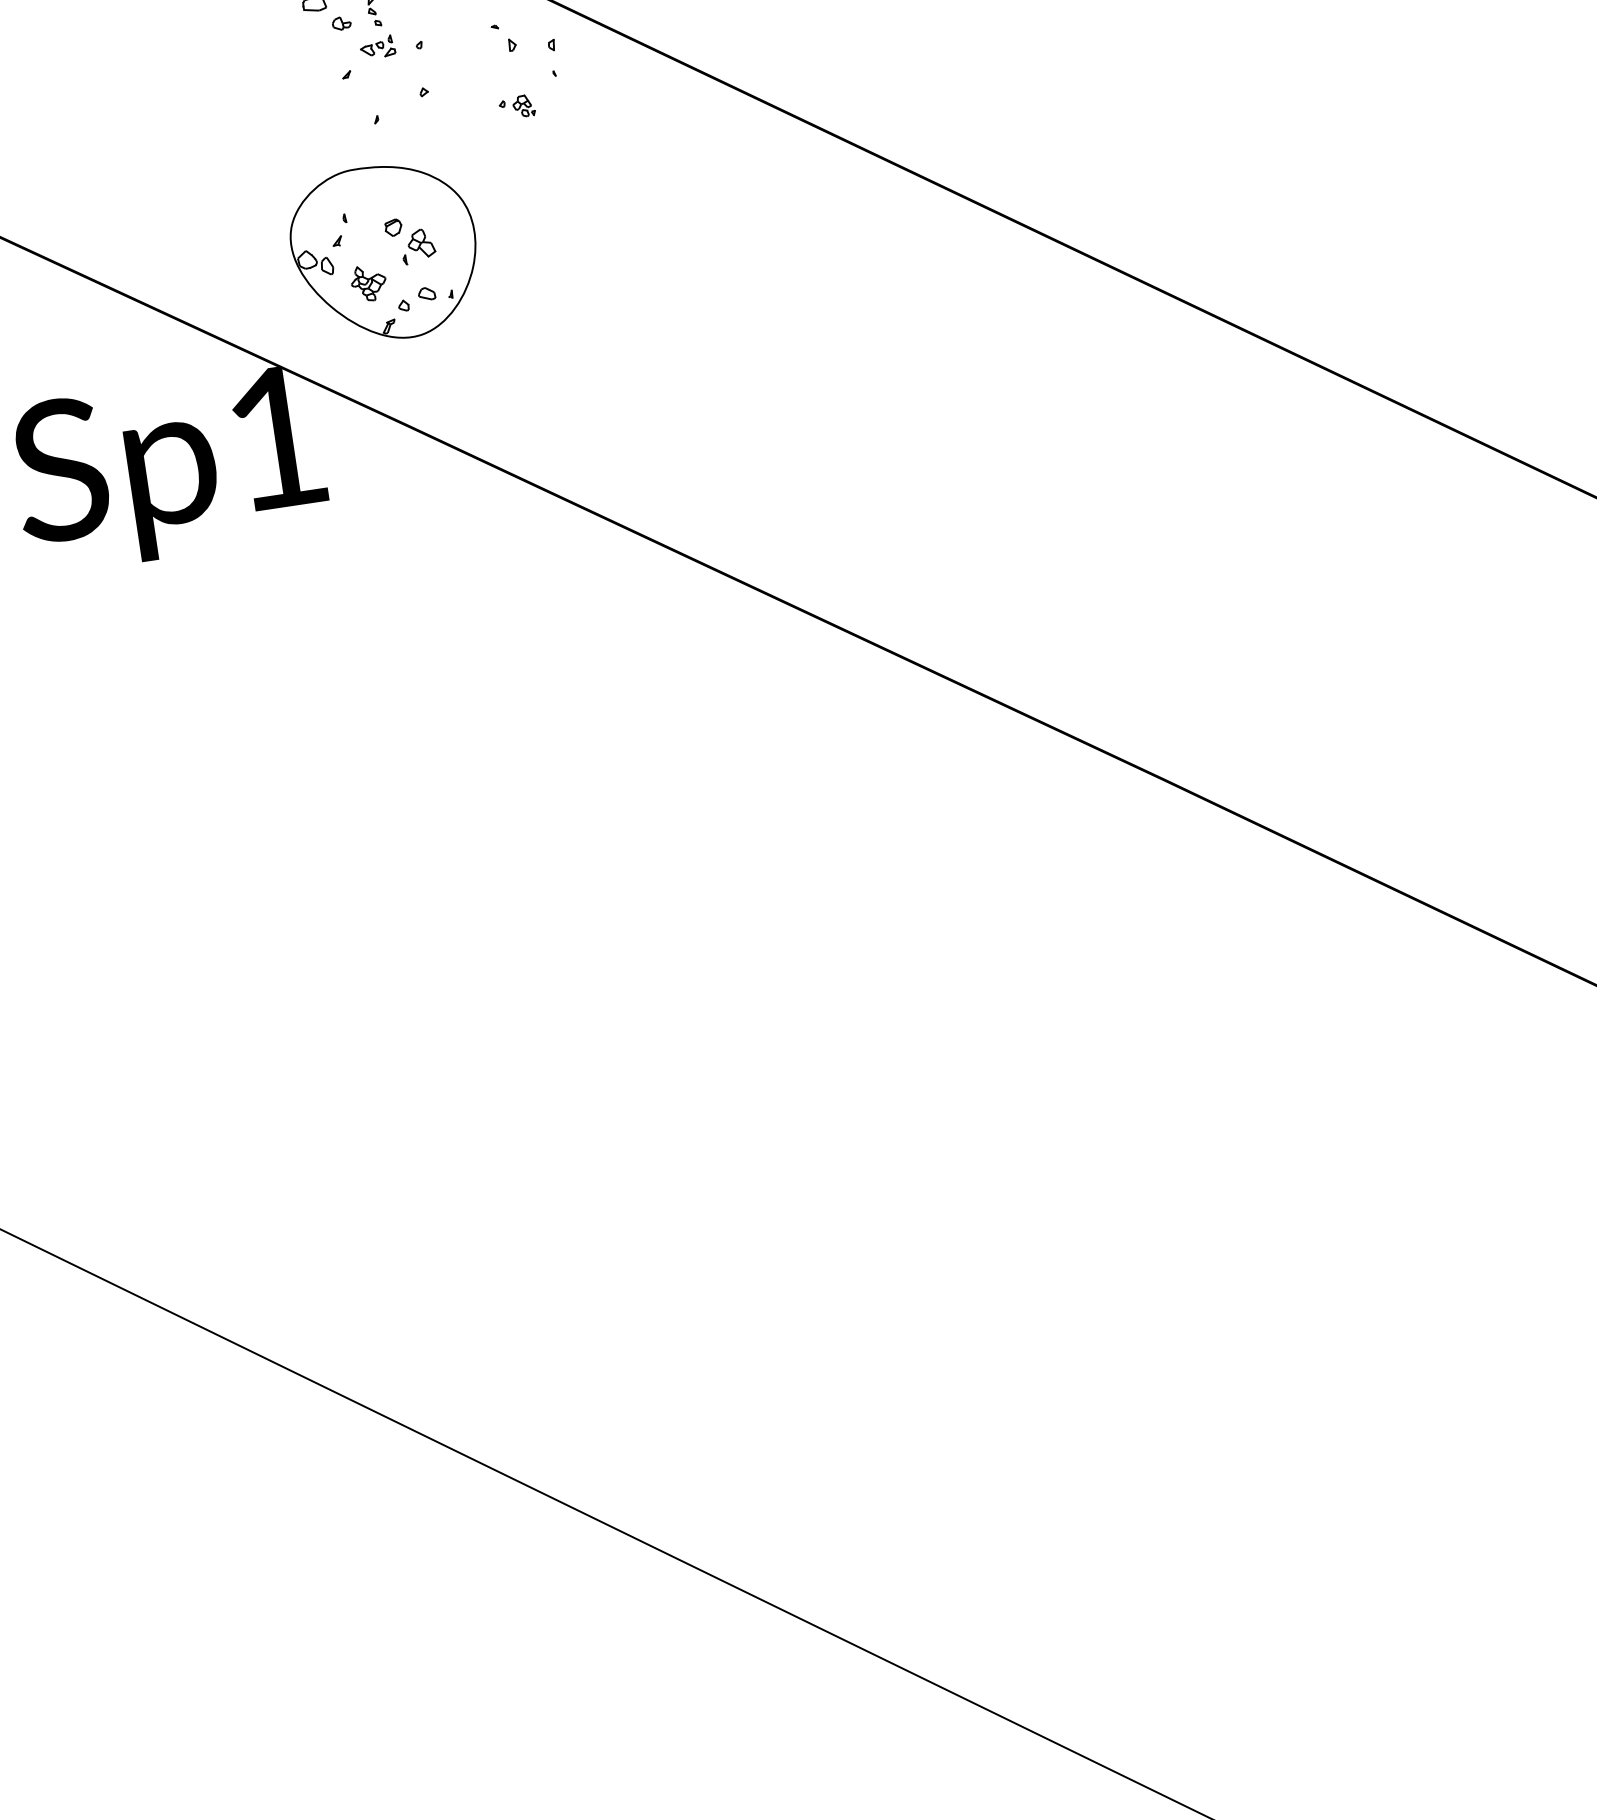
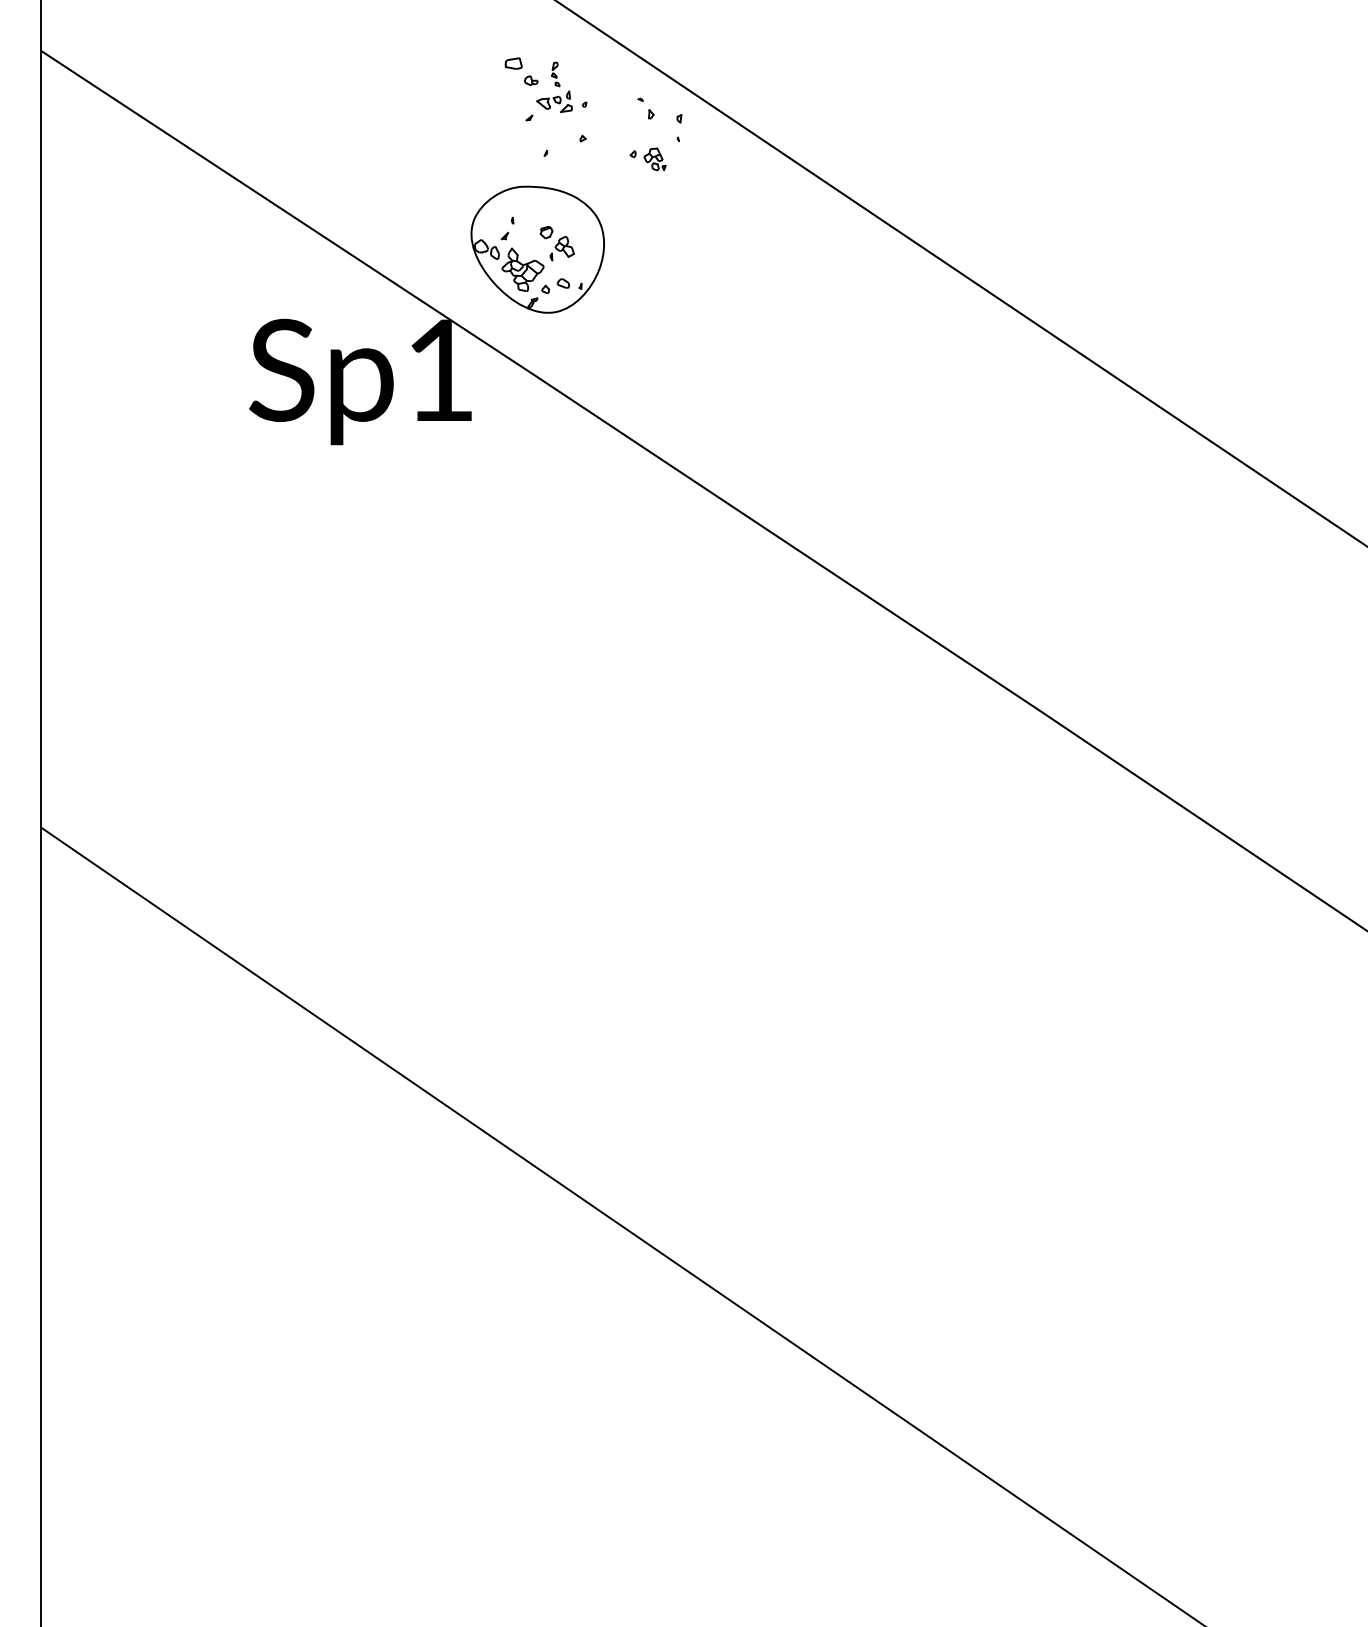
part: (377, 47) -> (554, 101), size x1.43
part: (516, 107) -> (647, 159), size x1.43
part: (368, 283) -> (522, 269), size x1.67

